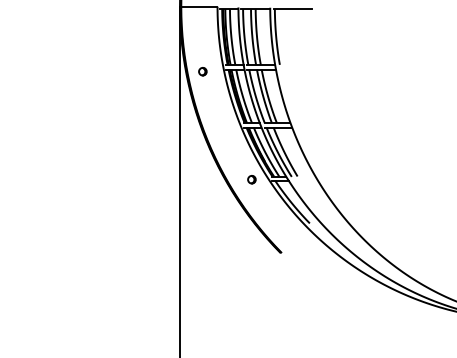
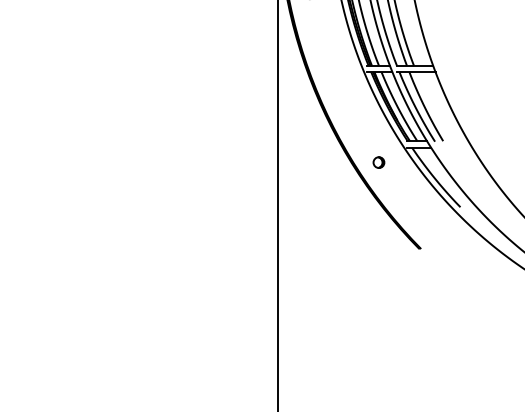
part: (251, 179) -> (378, 162), moved

